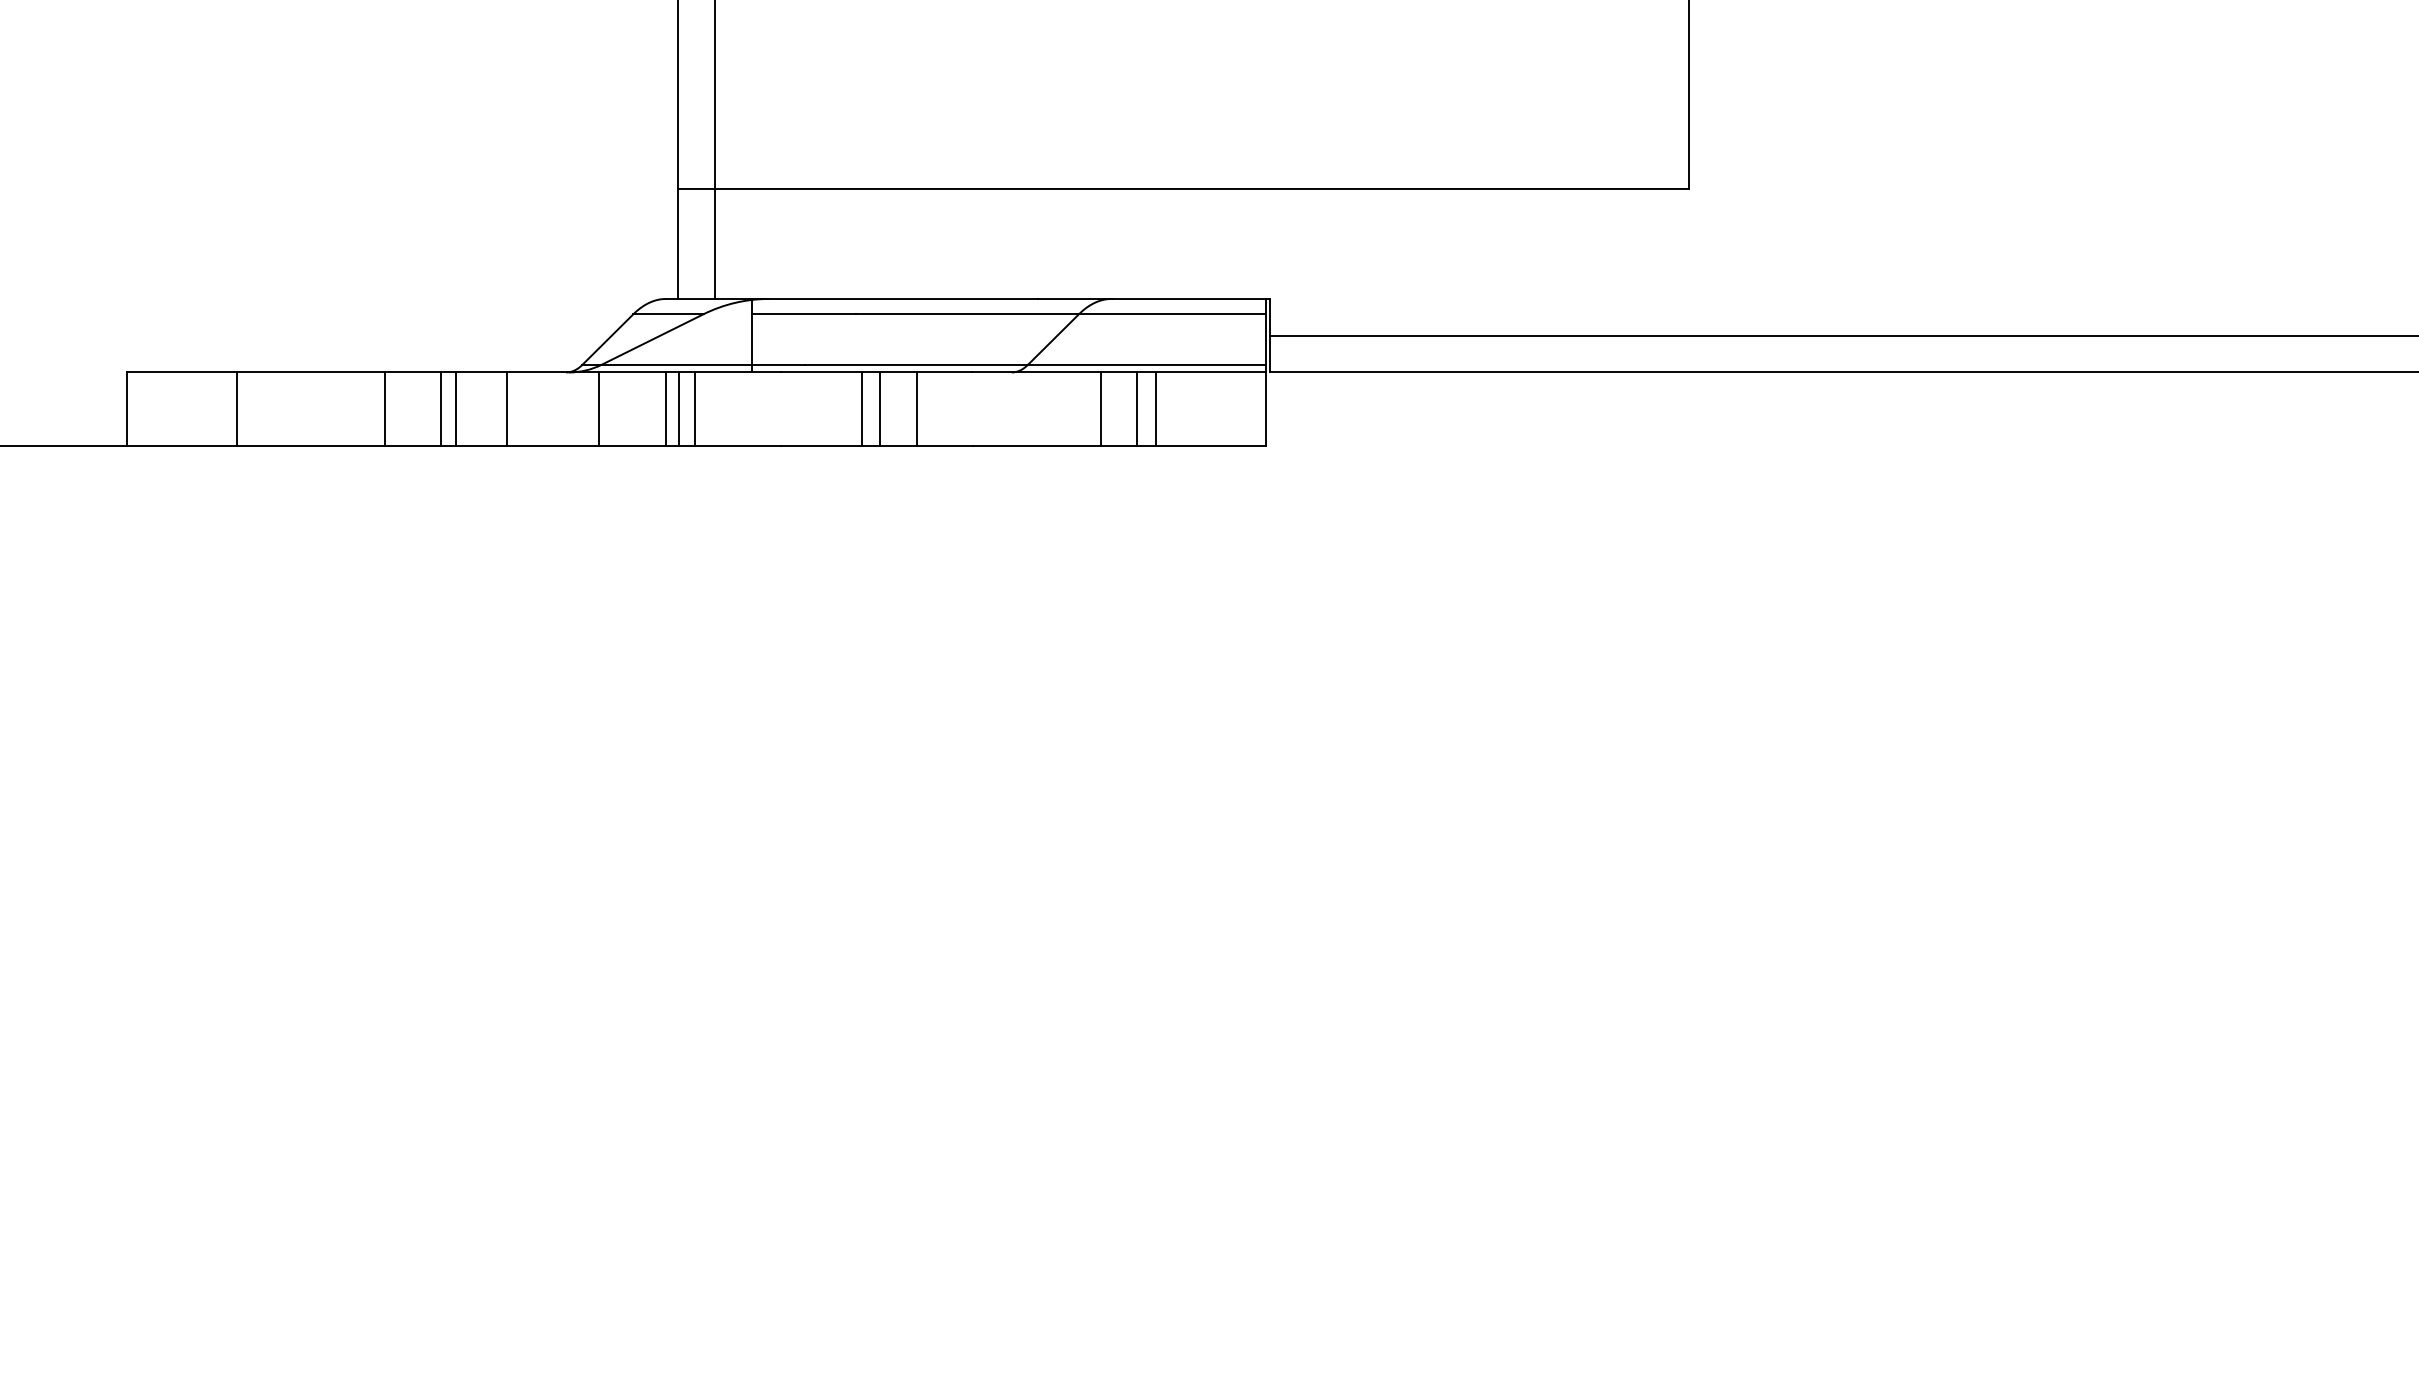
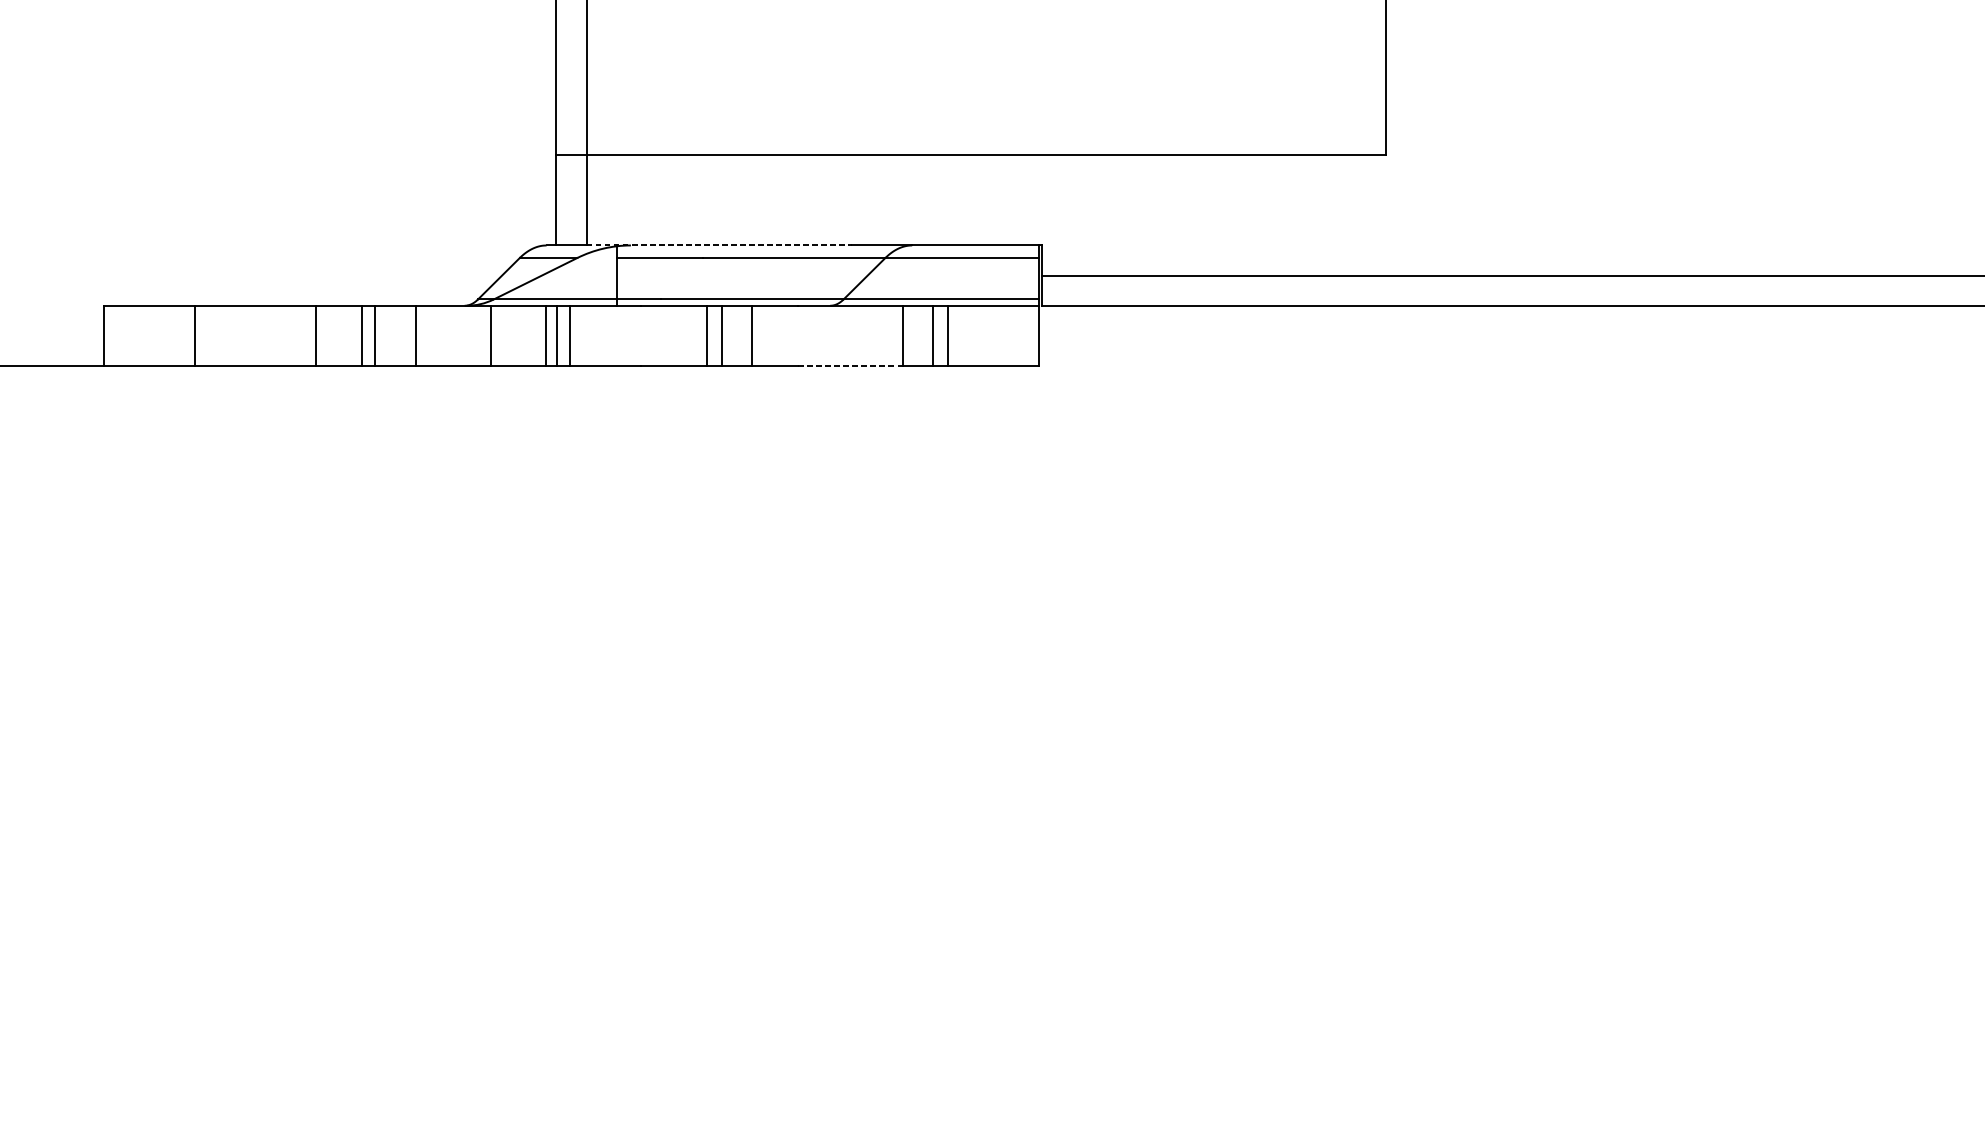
line: (876, 298) -> (719, 245), solid -> dashed
line: (1036, 445) -> (850, 365), solid -> dashed

